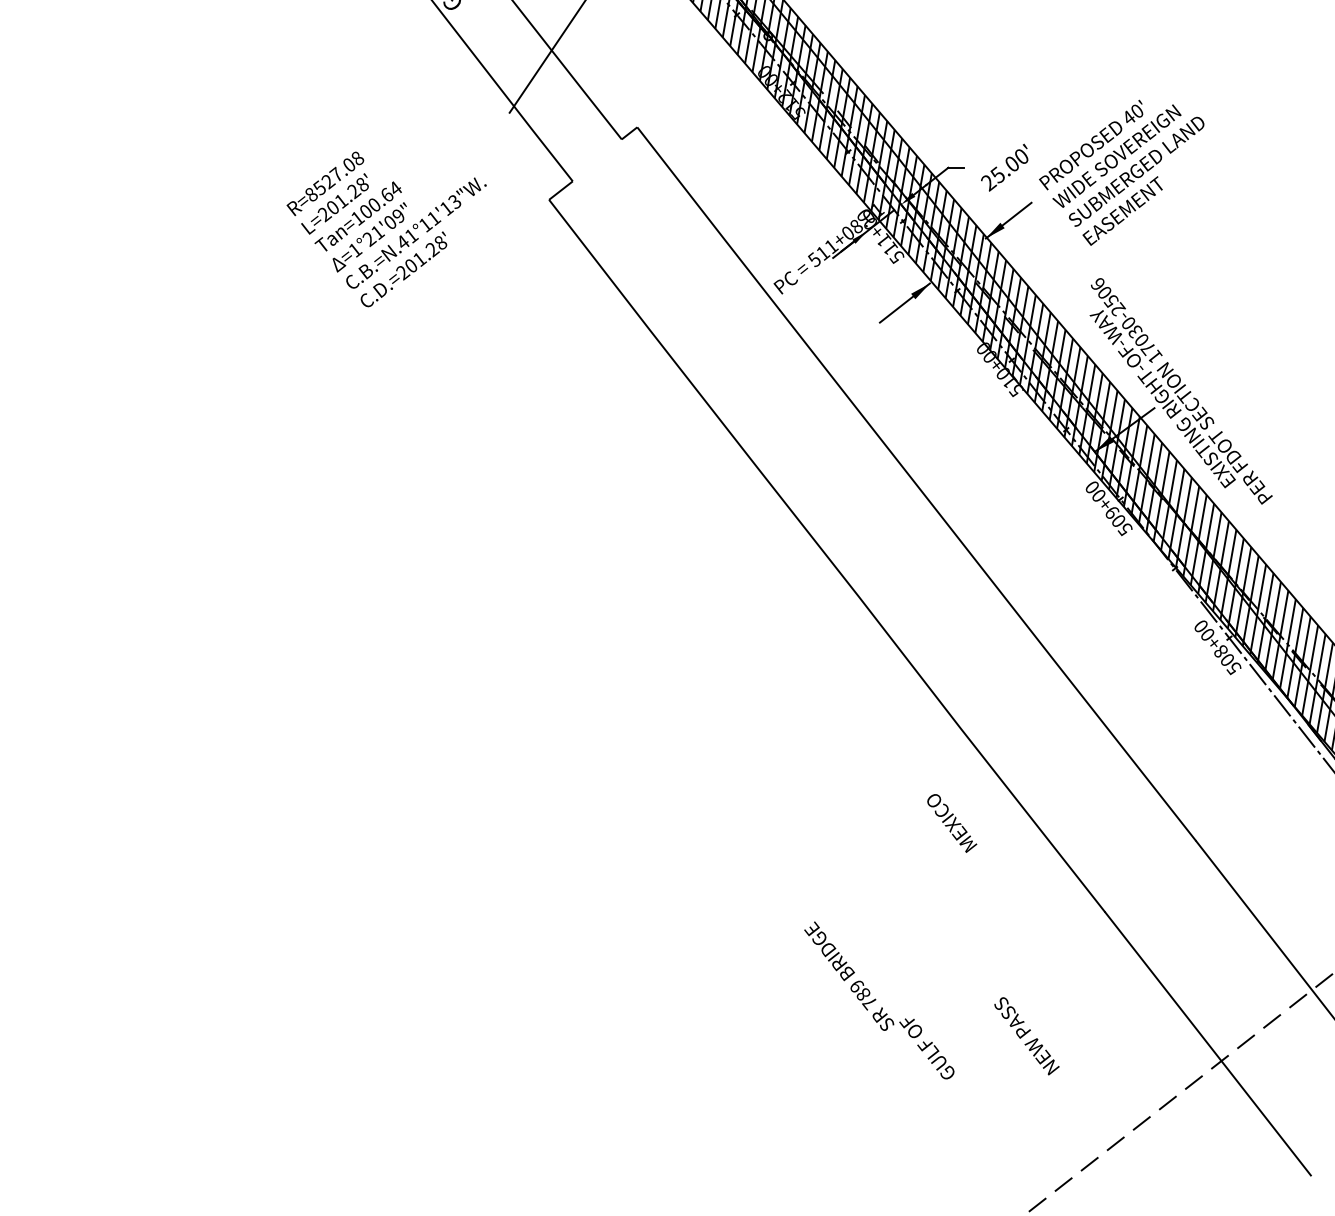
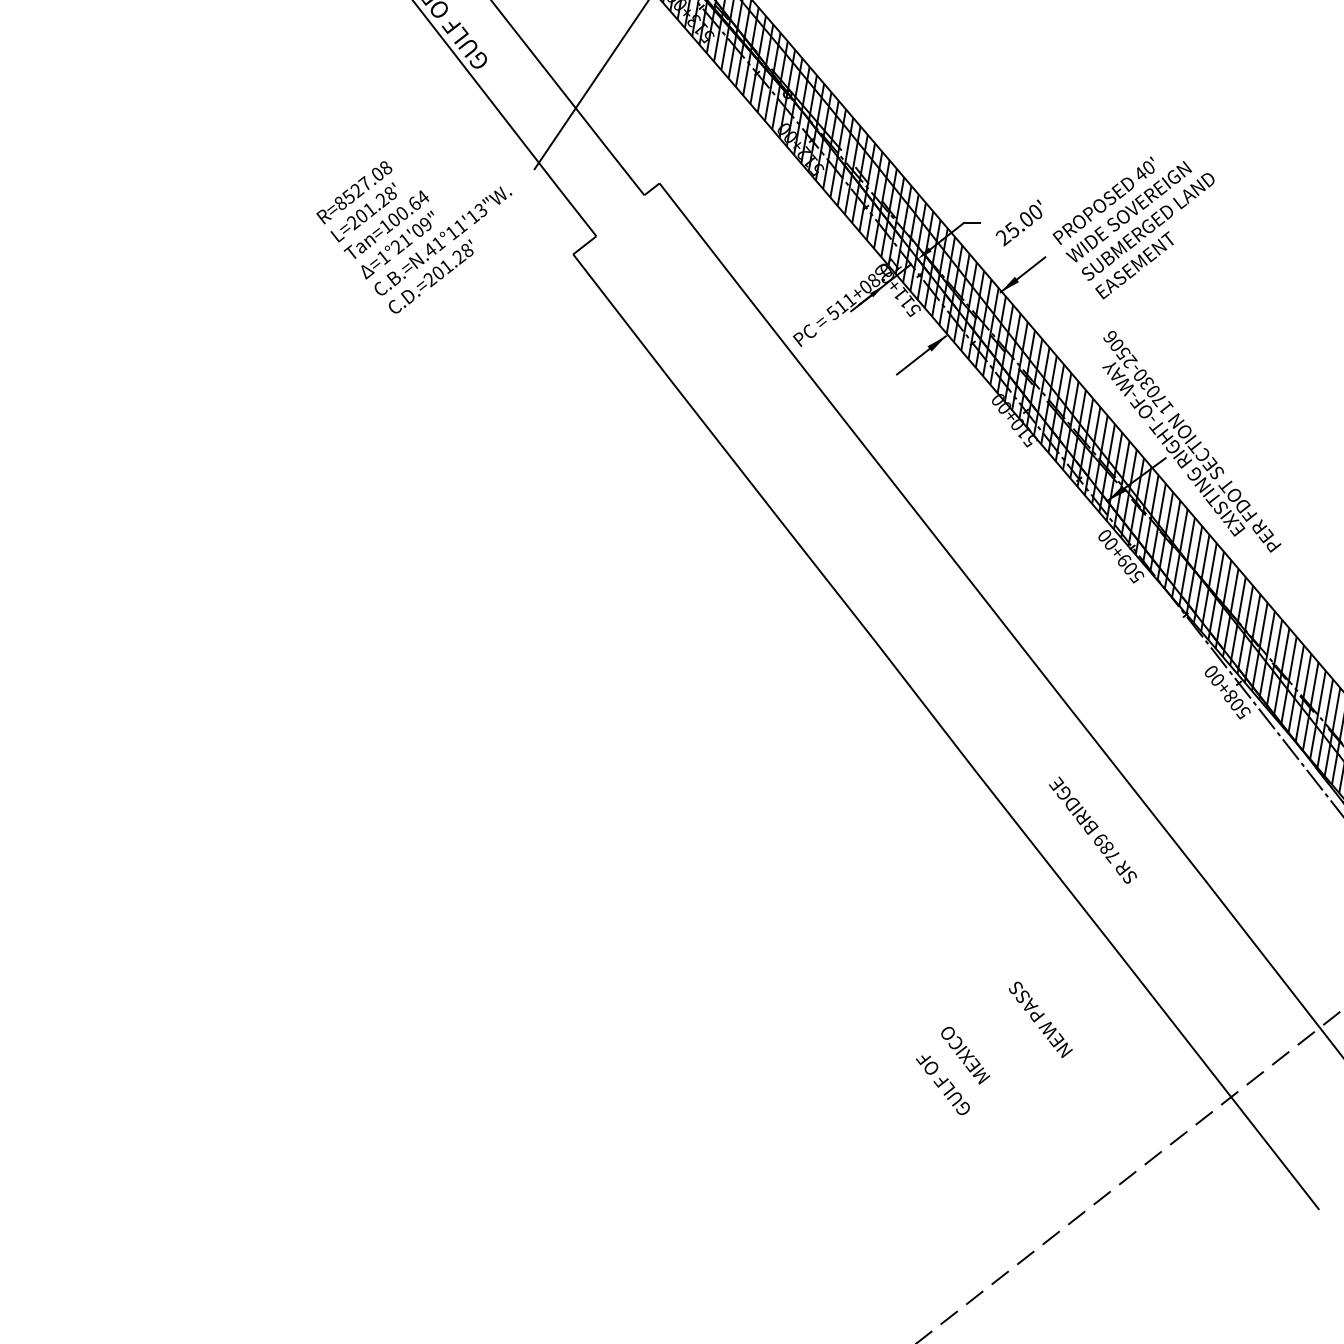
text: (386, 229) -> (414, 237), moved
text: (952, 823) -> (965, 1055), moved
text: (848, 975) -> (1092, 829), moved
text: (1026, 1035) -> (1040, 1019), moved

